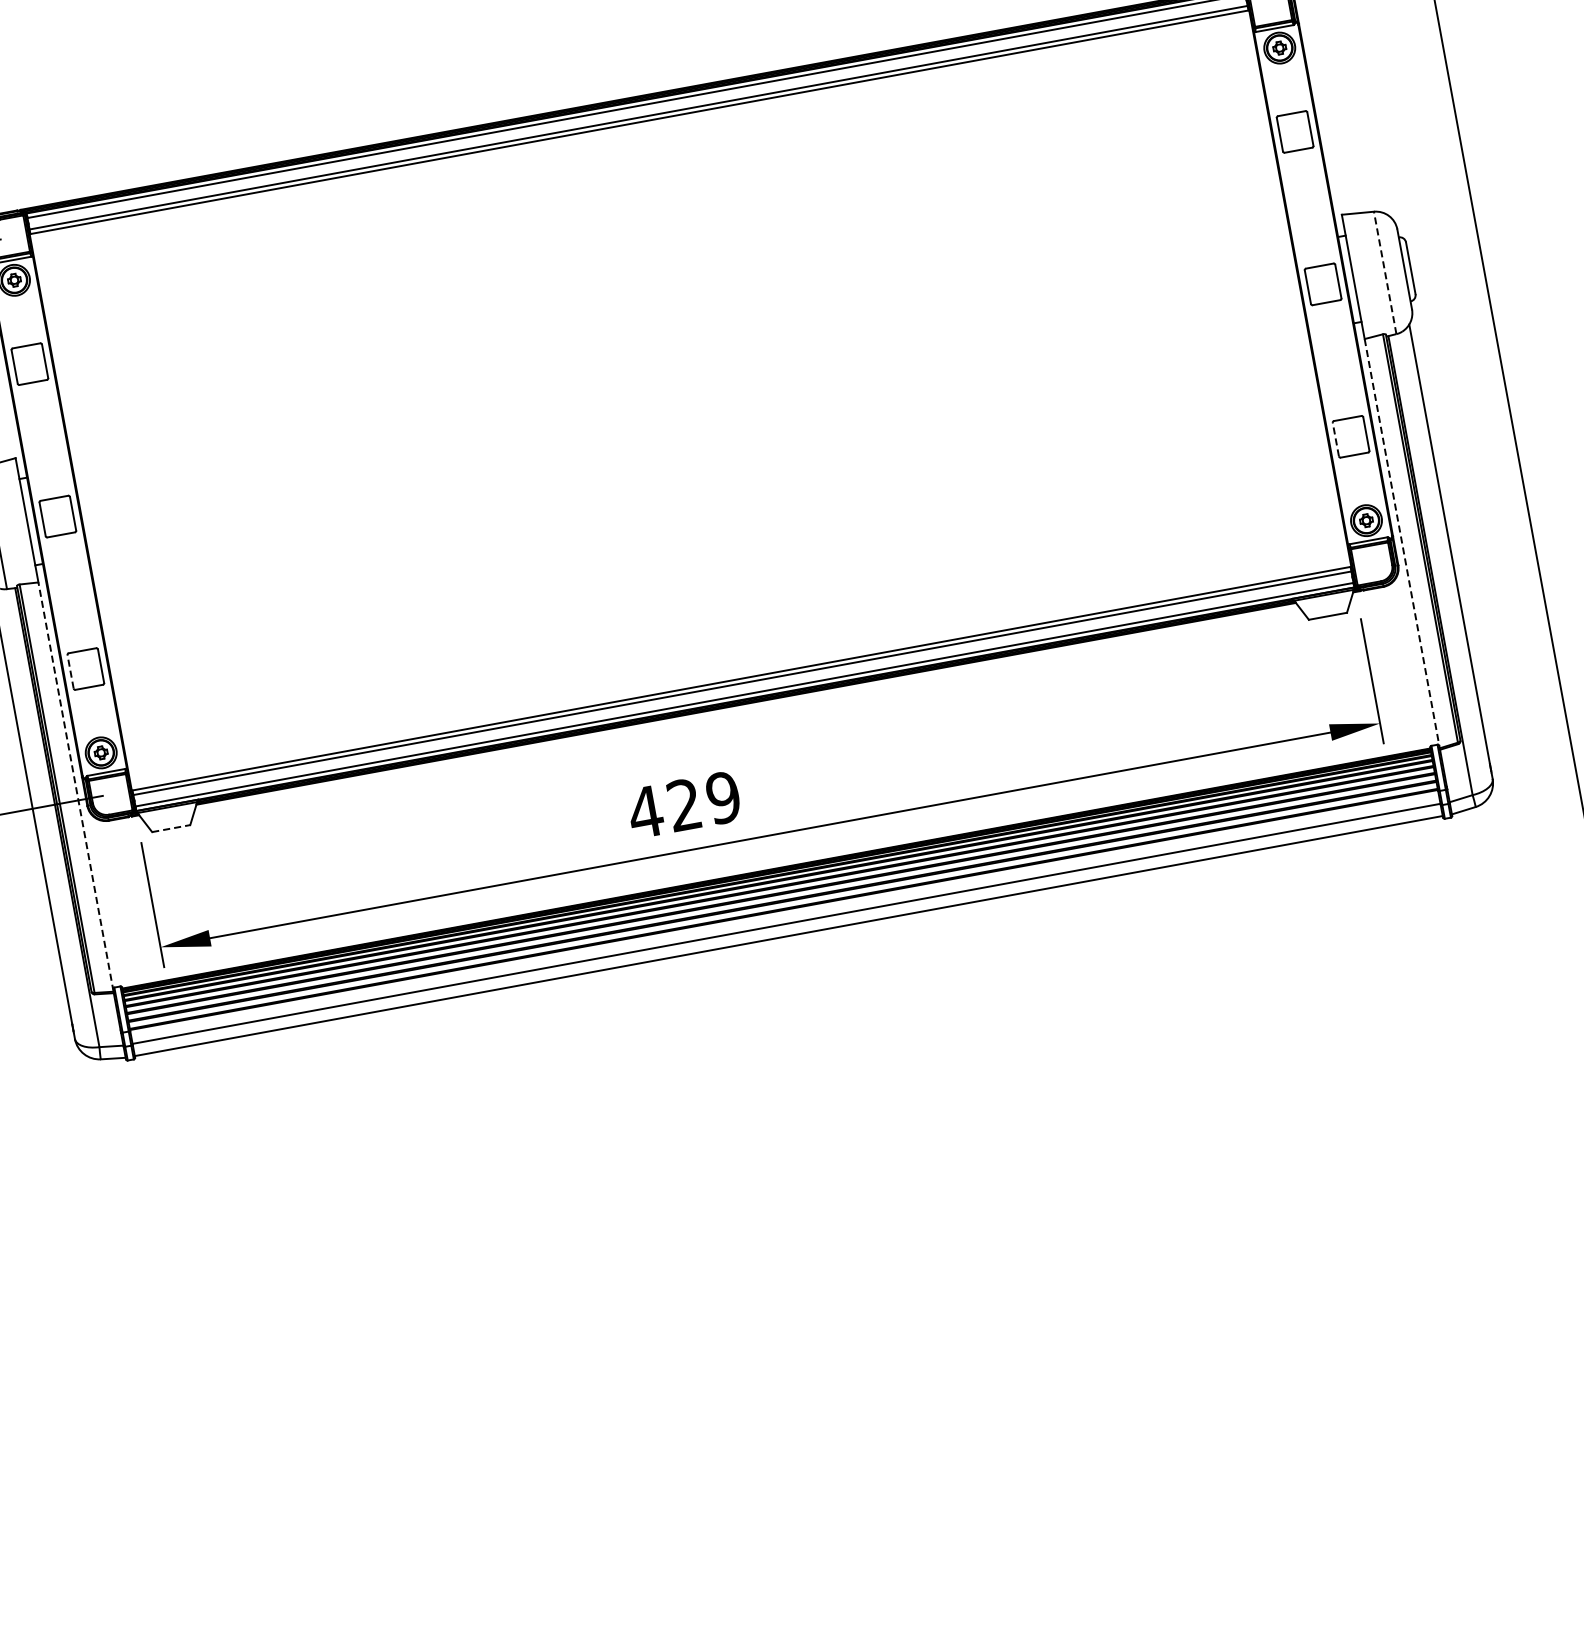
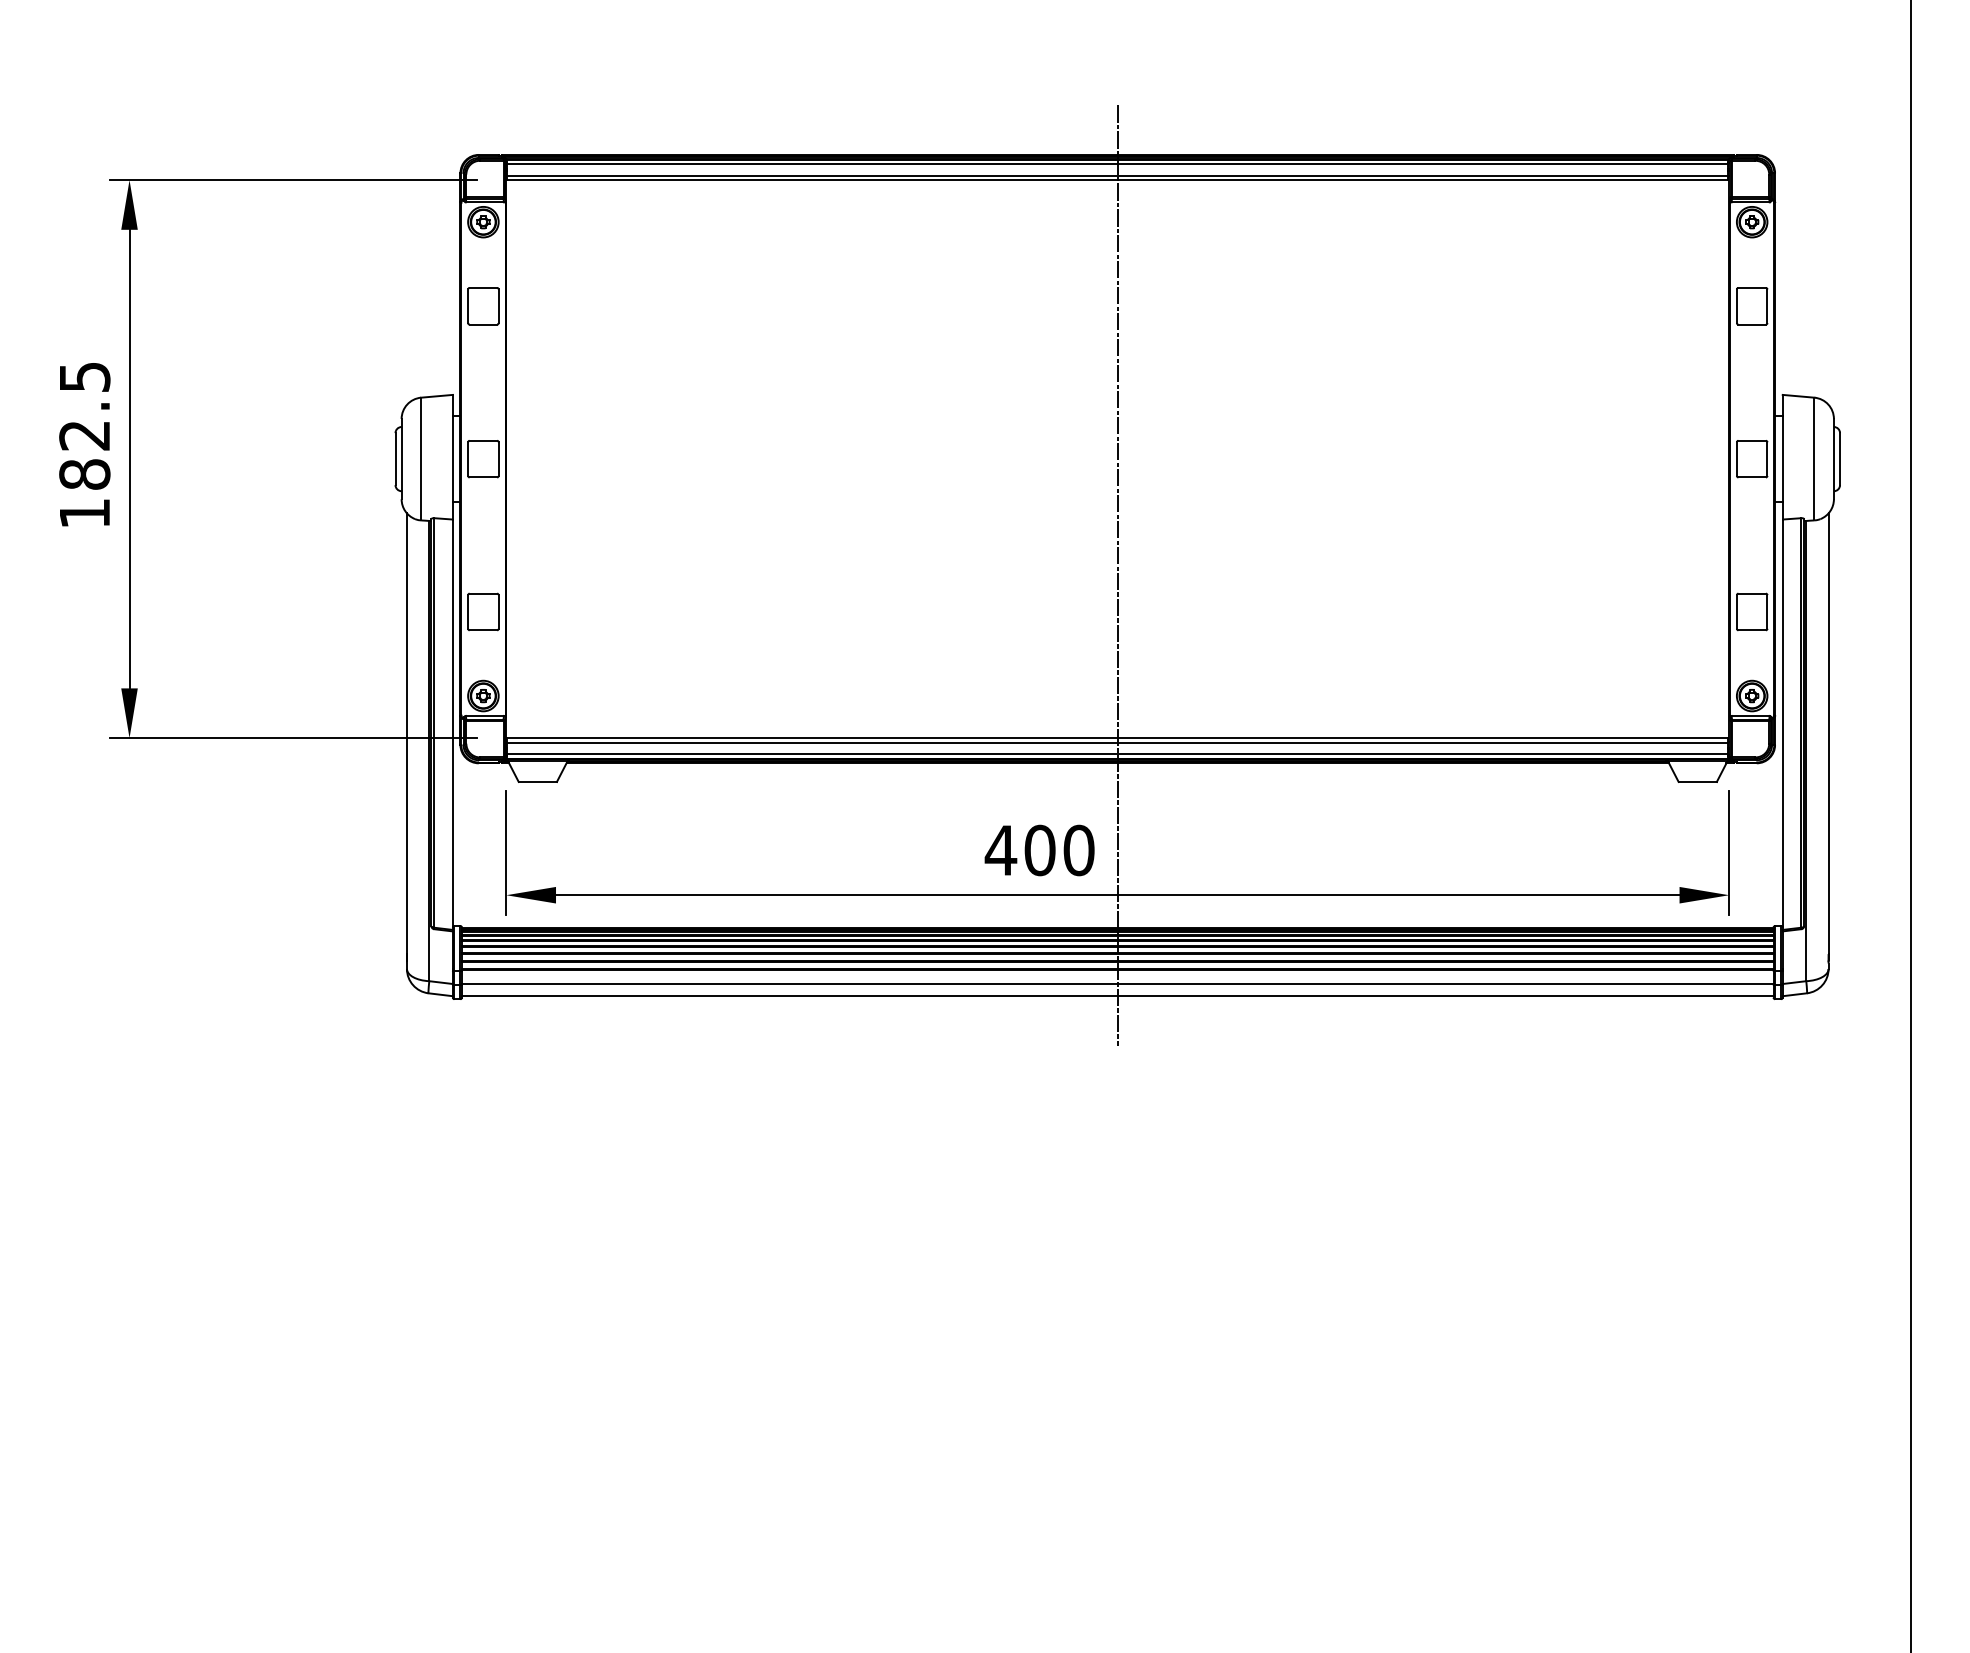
line: (1385, 272) -> (1814, 458), dashed -> solid
line: (1335, 439) -> (1736, 611), dashed -> solid
line: (711, 516) -> (1117, 575), added
line: (1402, 544) -> (1782, 725), dashed -> solid
line: (70, 671) -> (468, 611), dashed -> solid
line: (75, 786) -> (452, 724), dashed -> solid
text: (704, 801) -> (1059, 850), 429 -> 400
line: (171, 828) -> (538, 781), dashed -> solid

